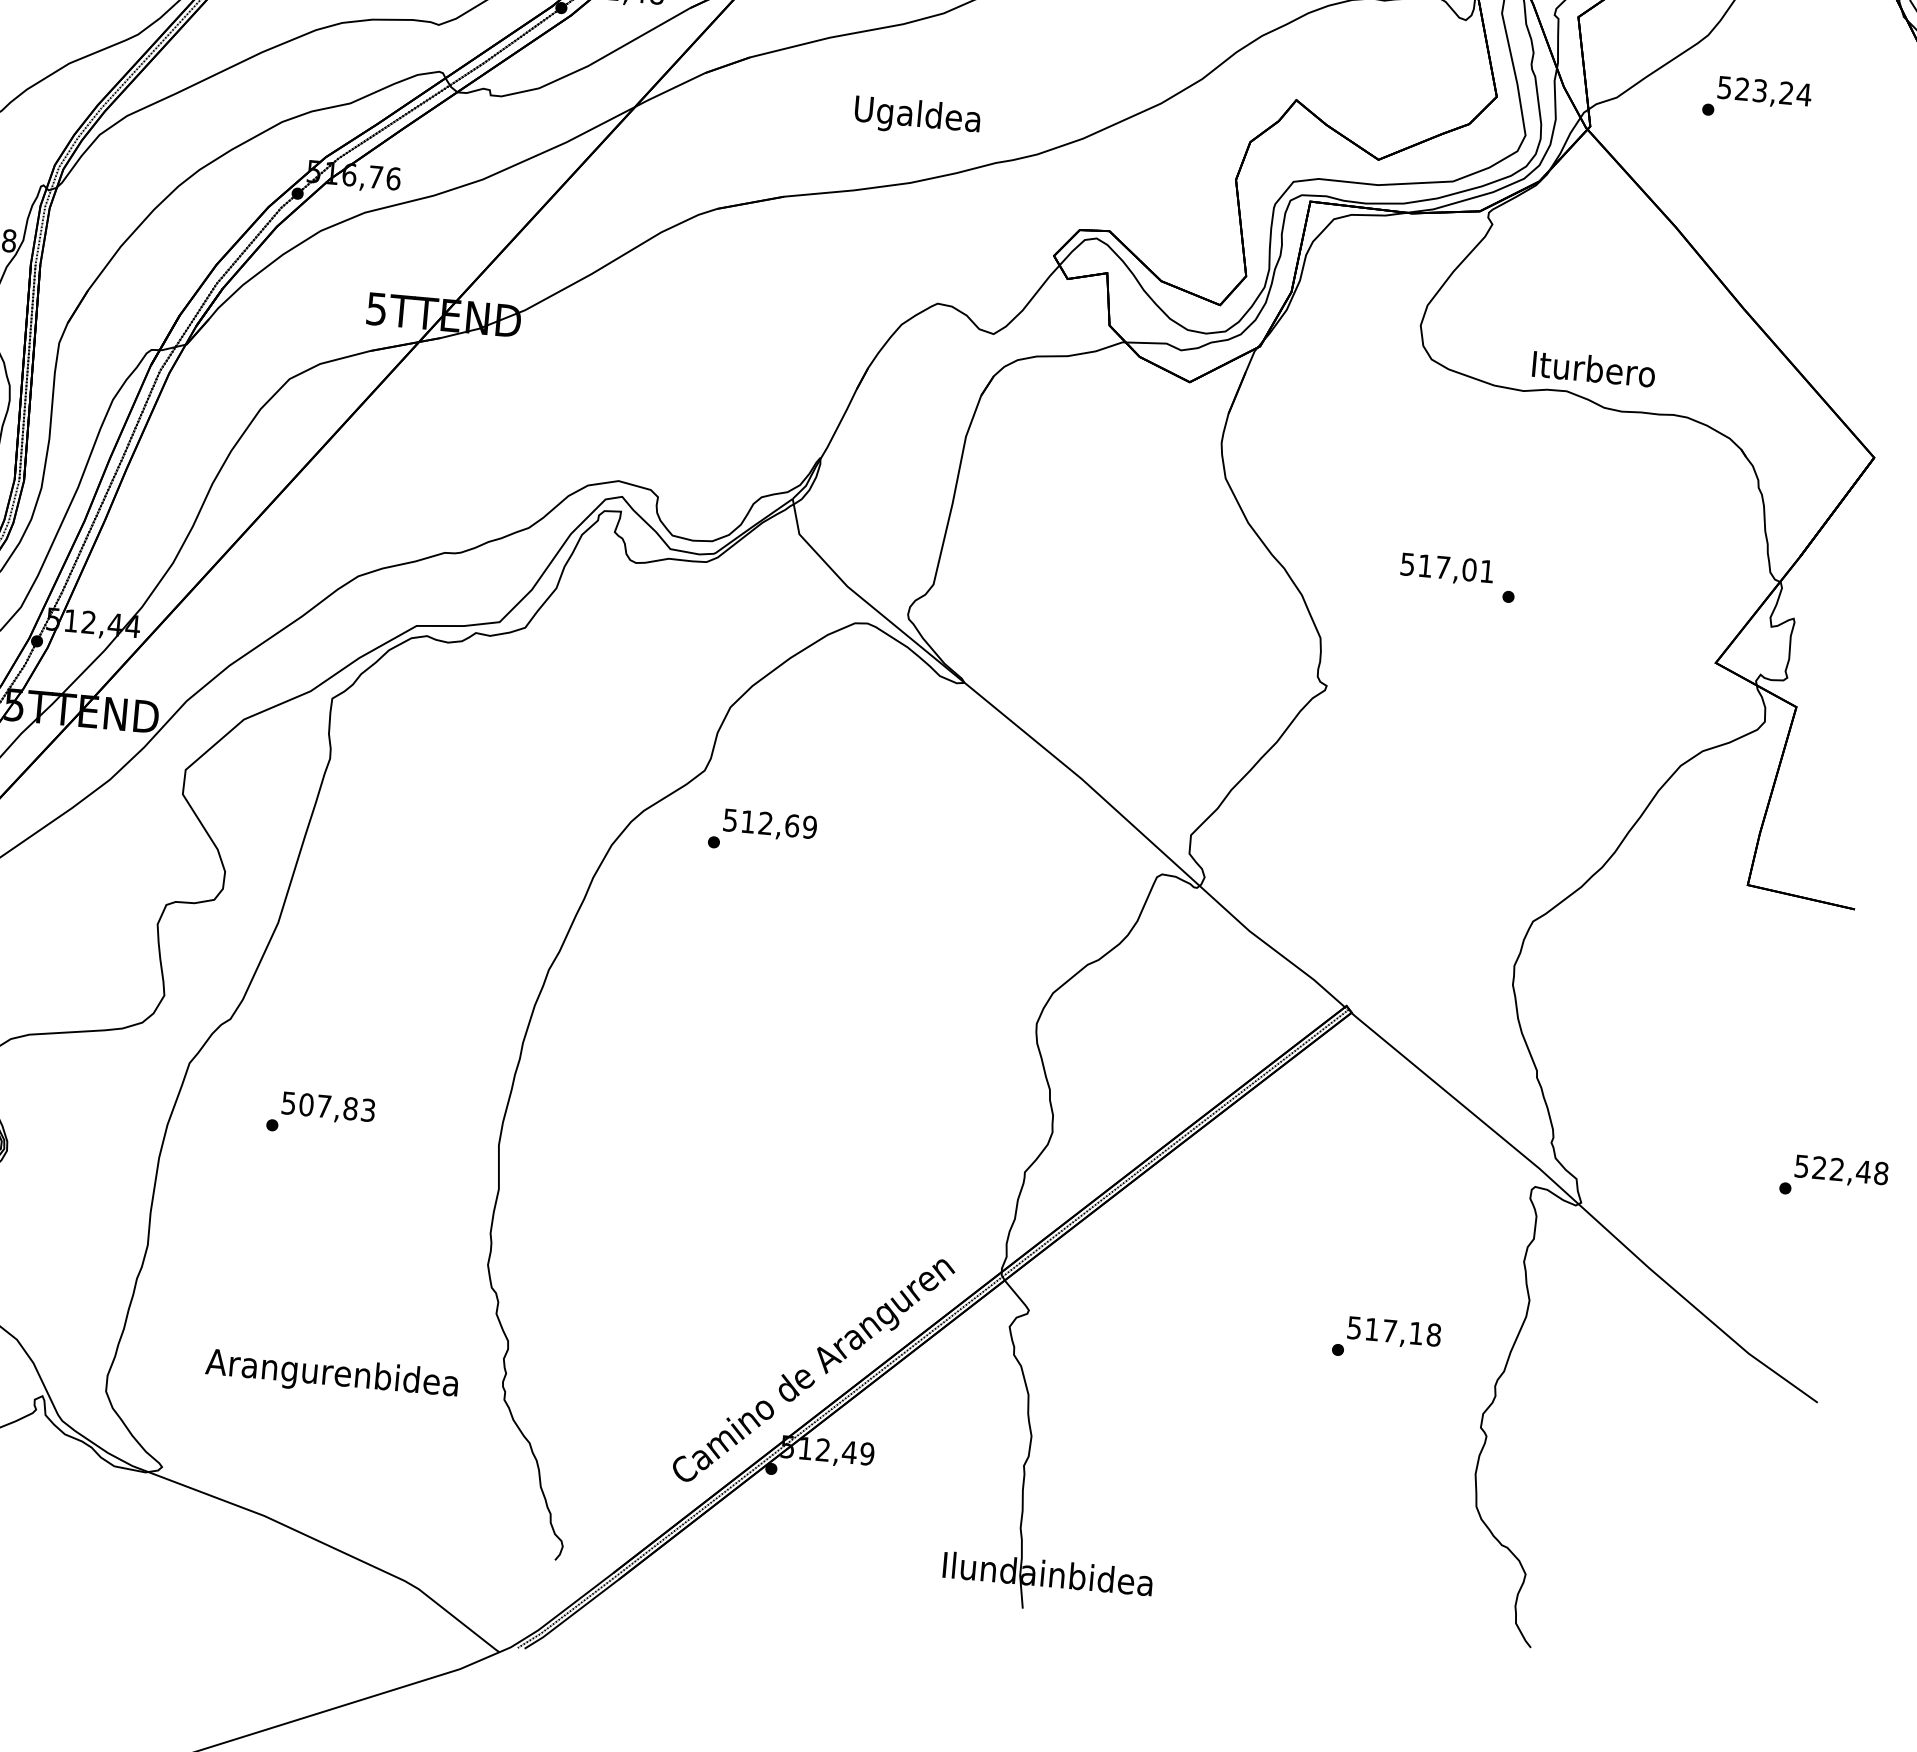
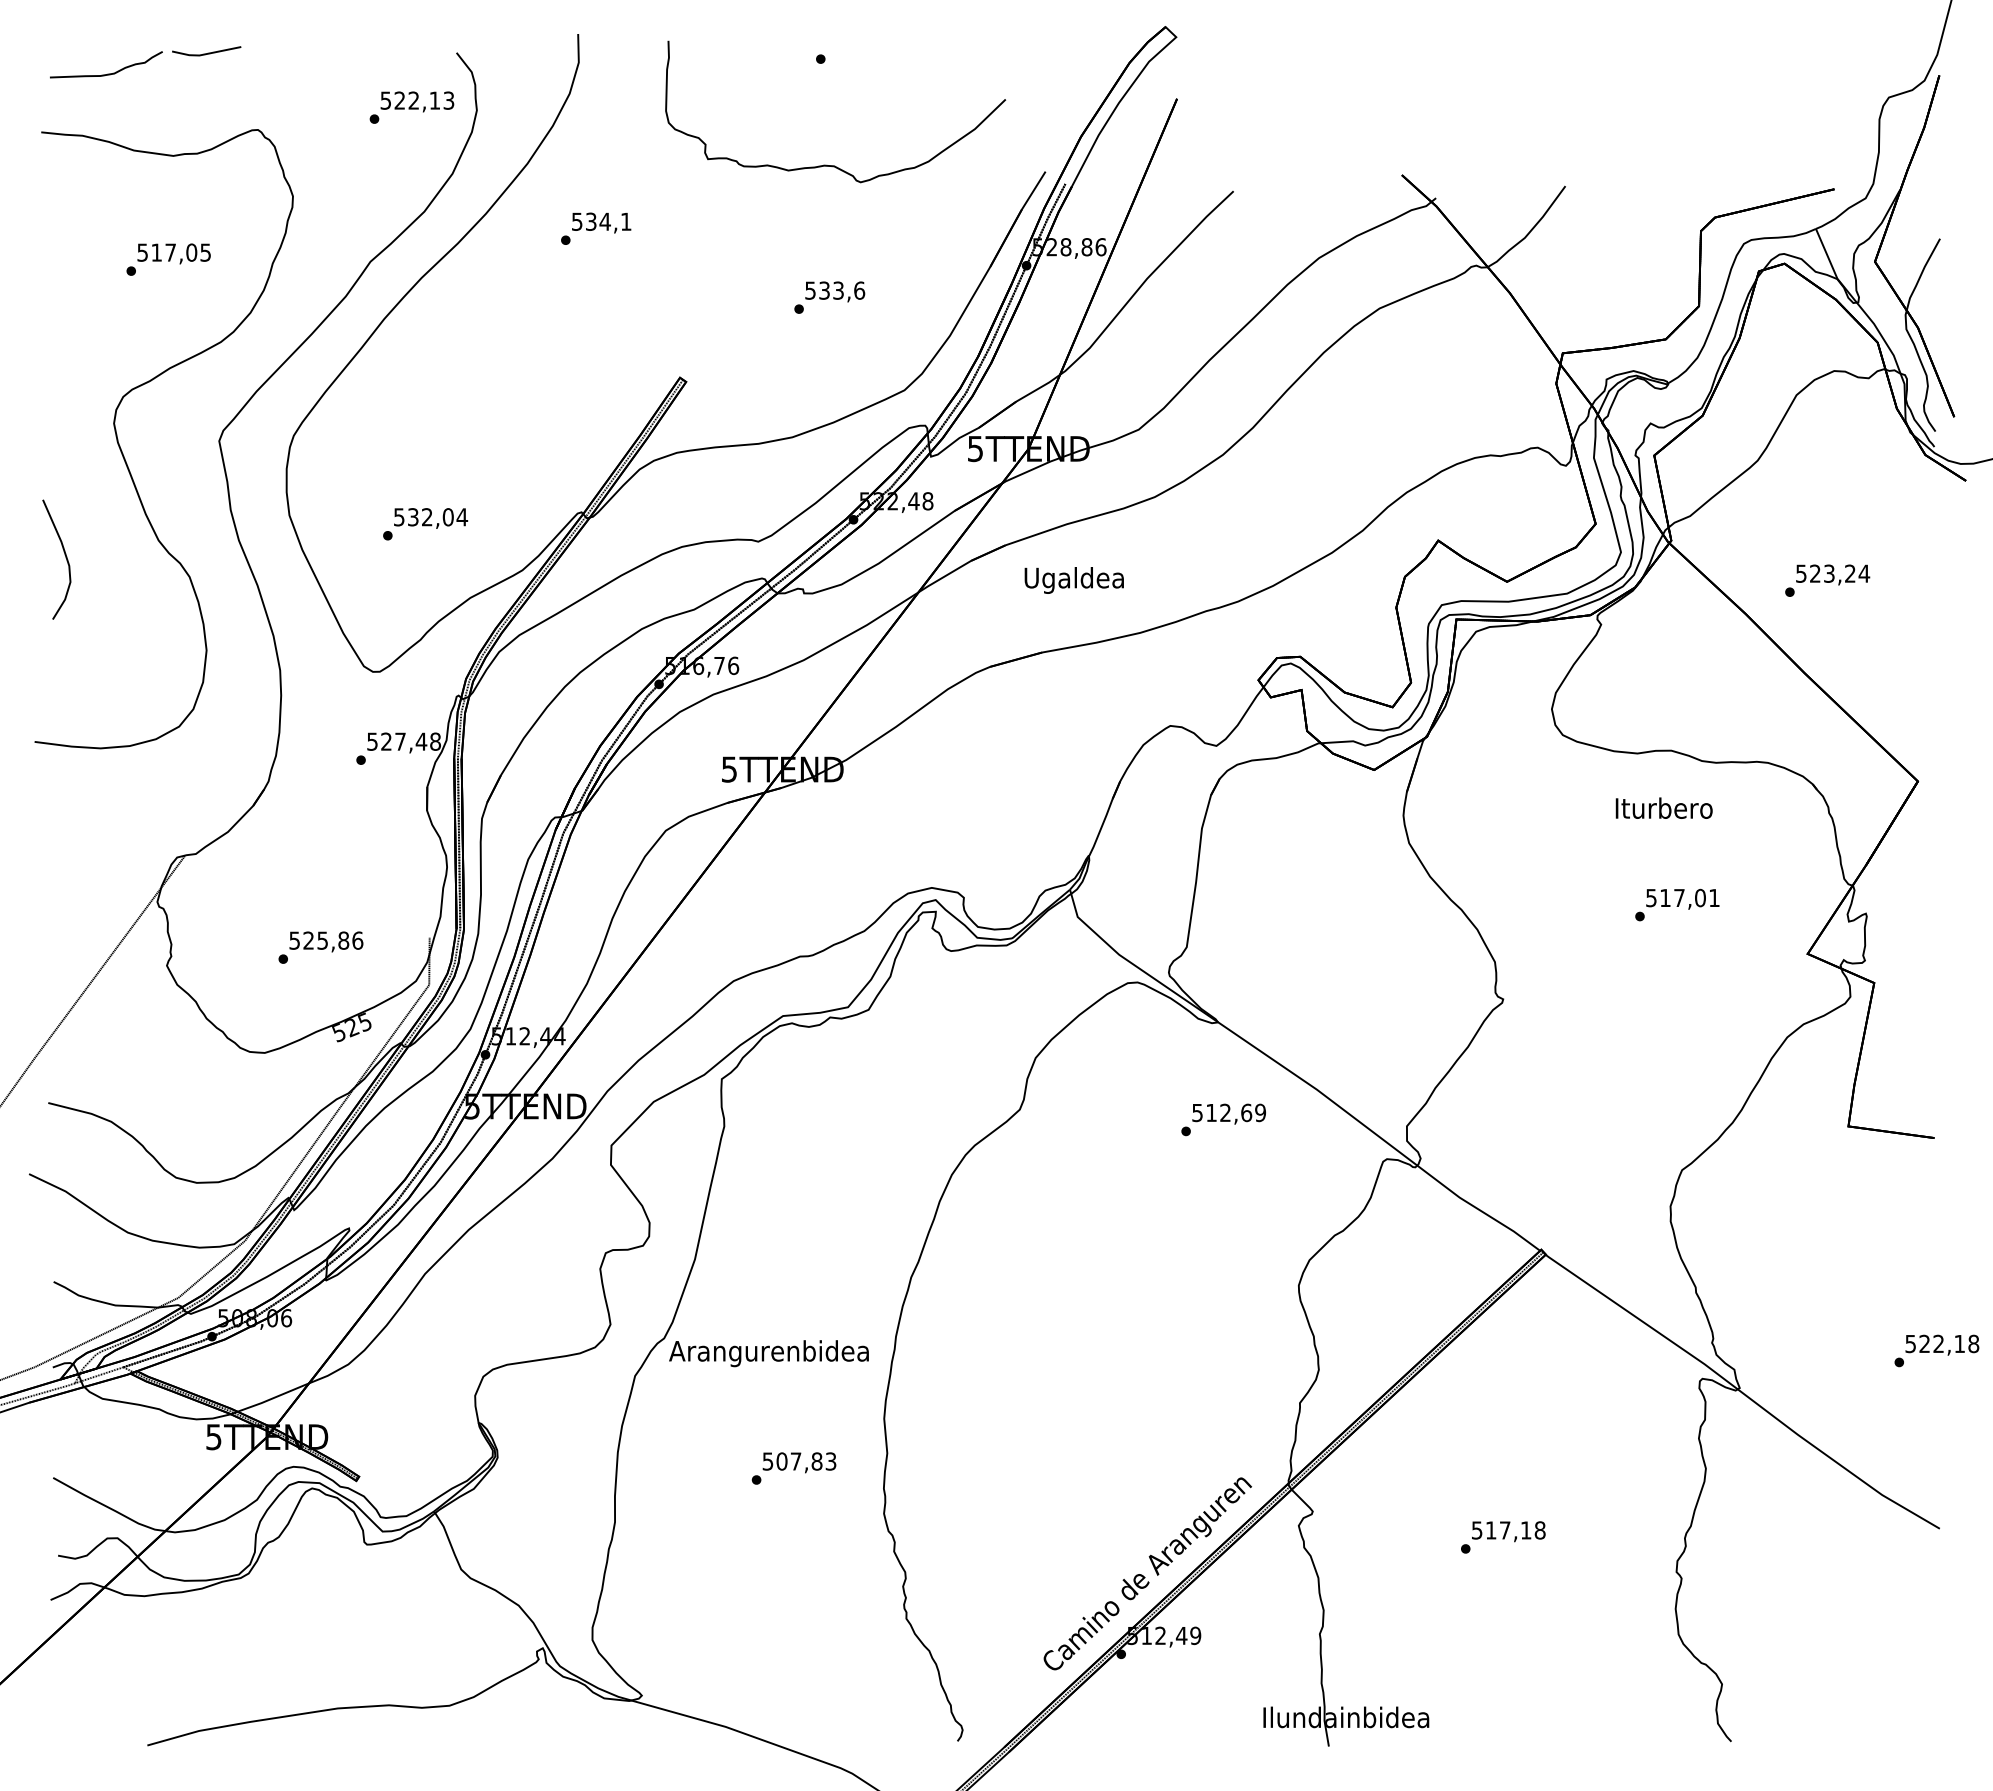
text: (1756, 99) -> (1827, 580), moved
text: (916, 116) -> (1073, 580), moved
text: (1593, 367) -> (1663, 807), moved
text: (1446, 568) -> (1682, 898), moved
text: (762, 831) -> (1223, 1119), moved
text: (320, 1114) -> (793, 1468), moved
text: (1863, 1171) -> (1959, 1343), 522,48 -> 522,18
text: (1386, 1339) -> (1503, 1537), moved
text: (331, 1375) -> (768, 1353), moved

